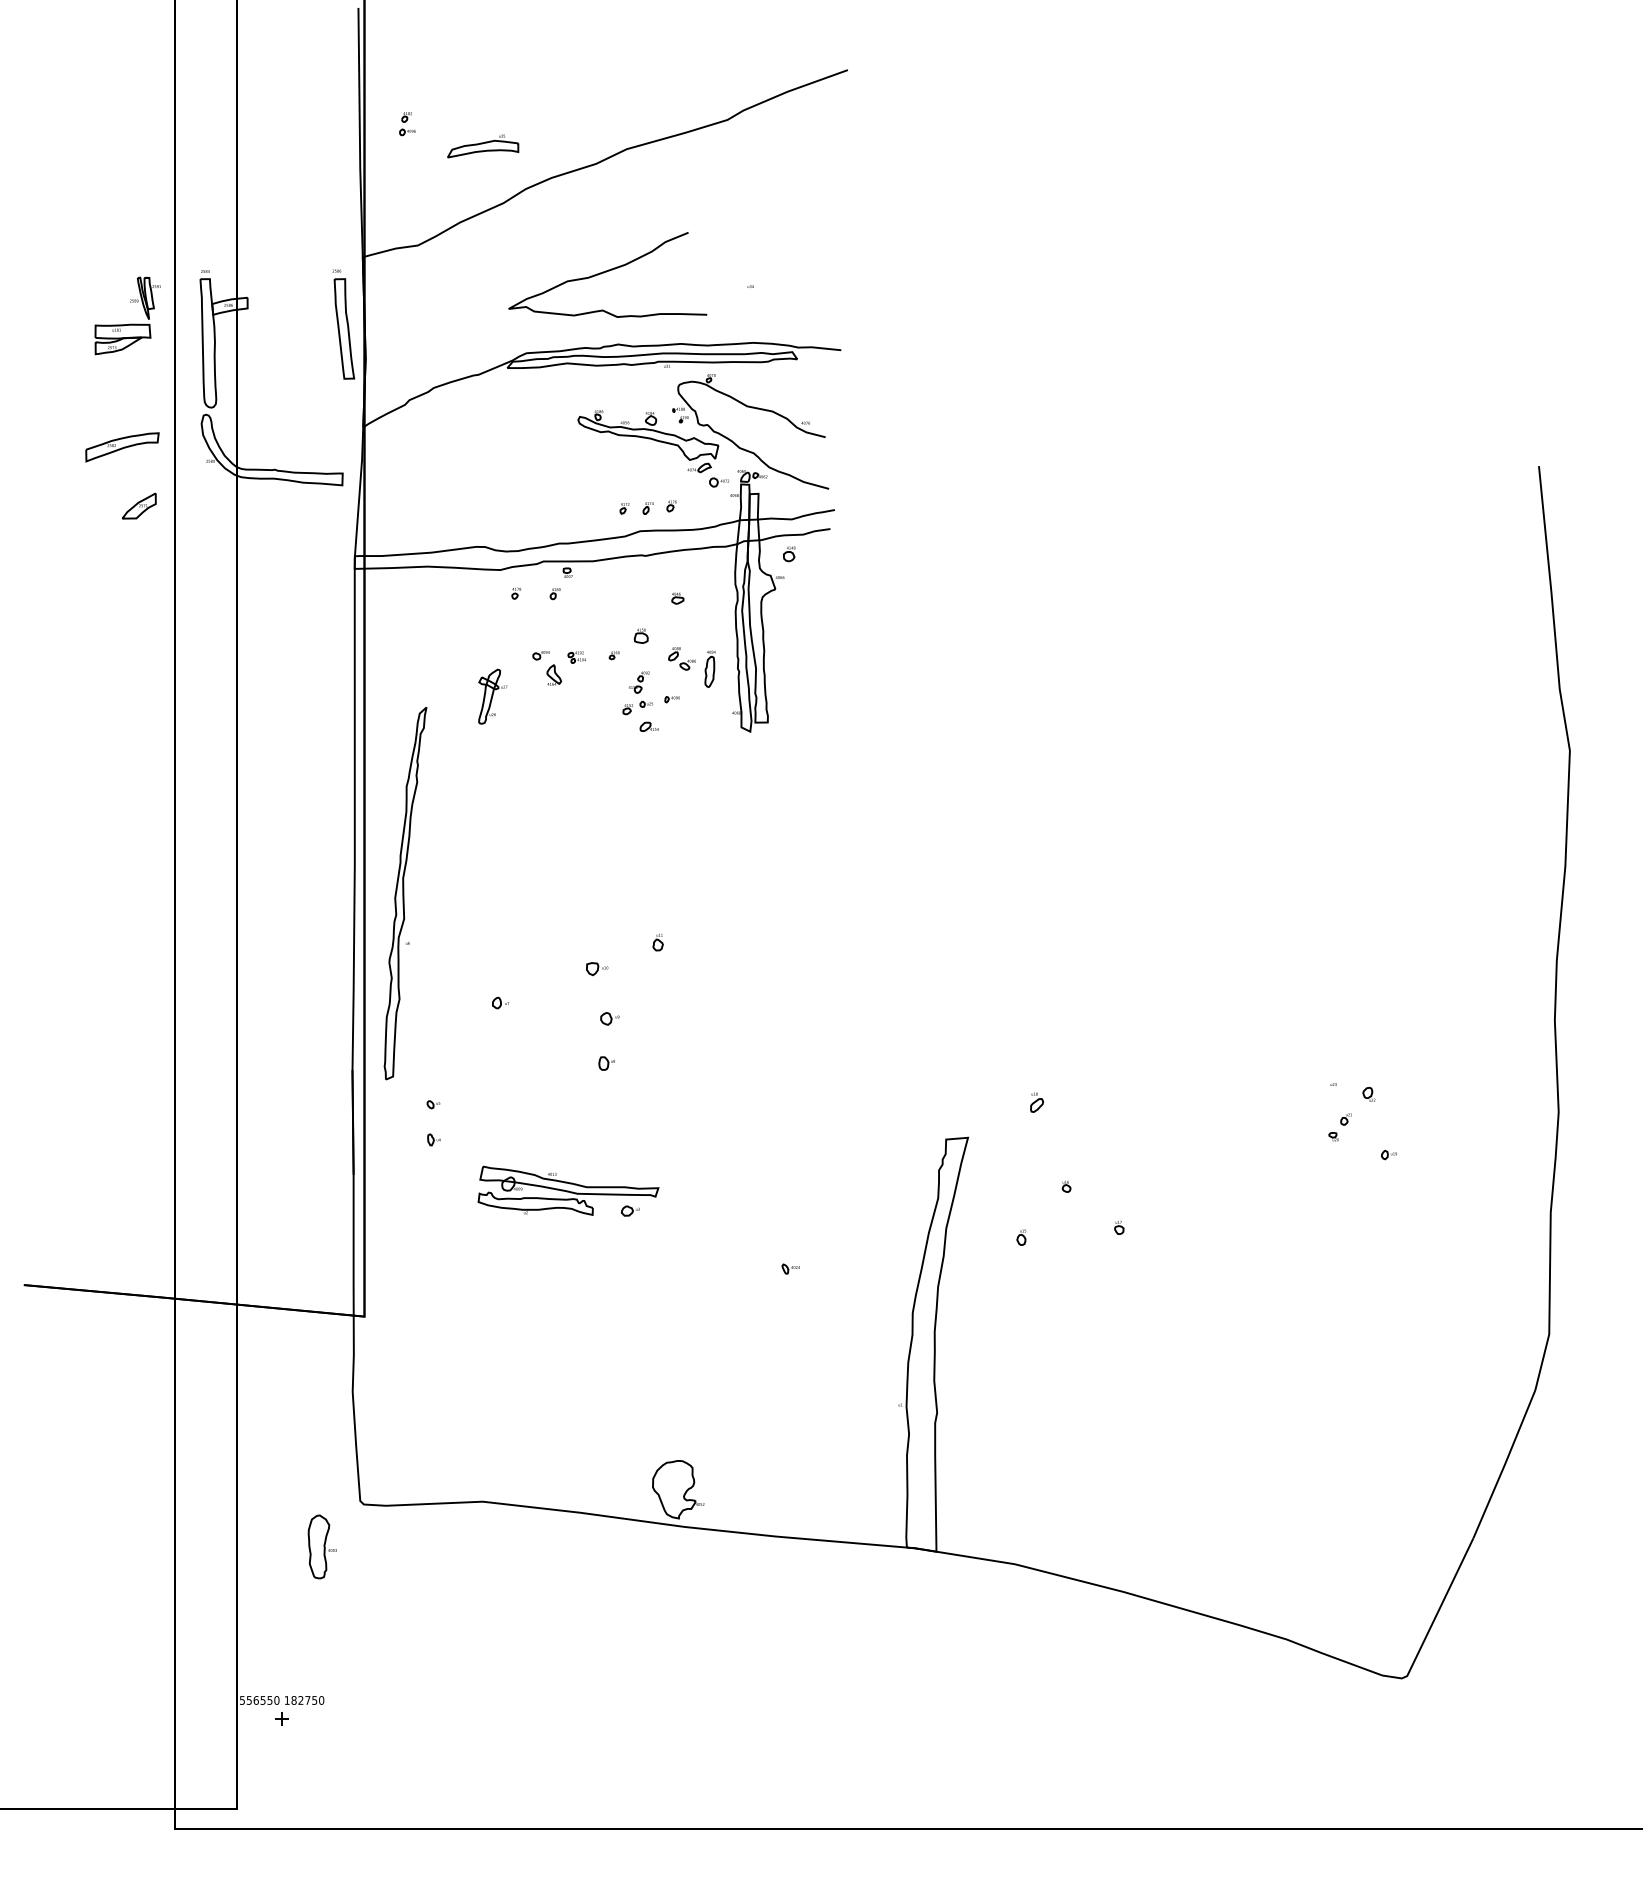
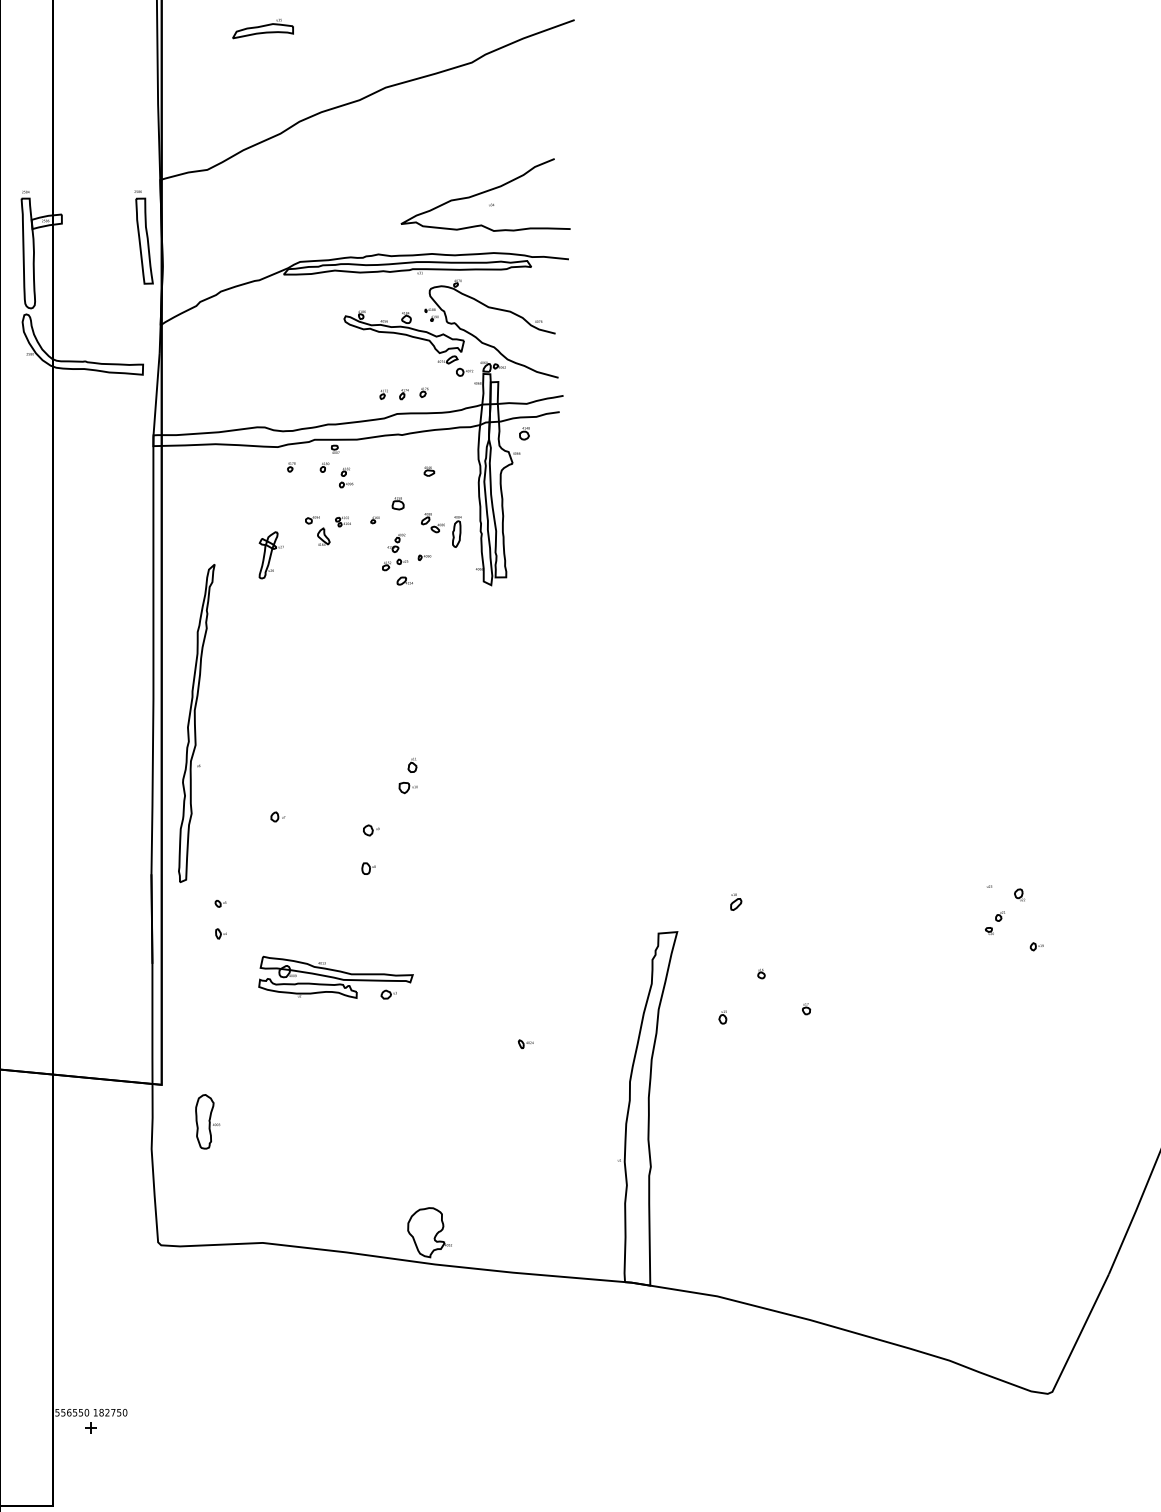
part: (407, 124) -> (346, 478), moved
part: (483, 146) -> (263, 28), moved
curve: (606, 272) -> (484, 192), moved
part: (597, 969) -> (408, 788), moved
part: (321, 1546) -> (207, 1121), moved

